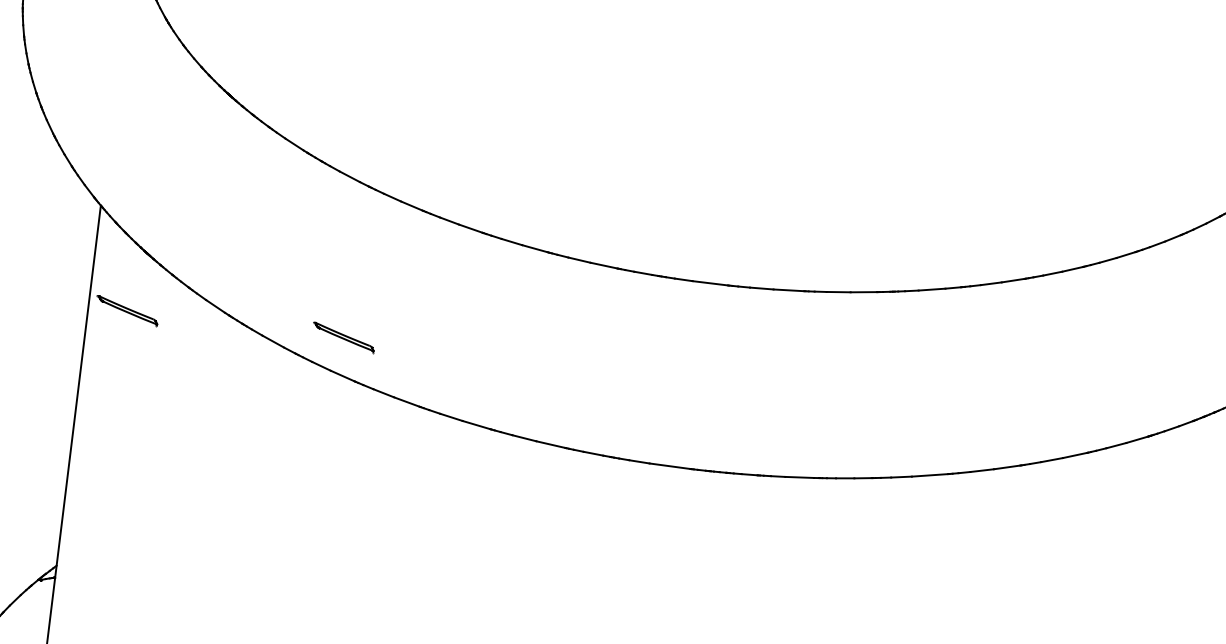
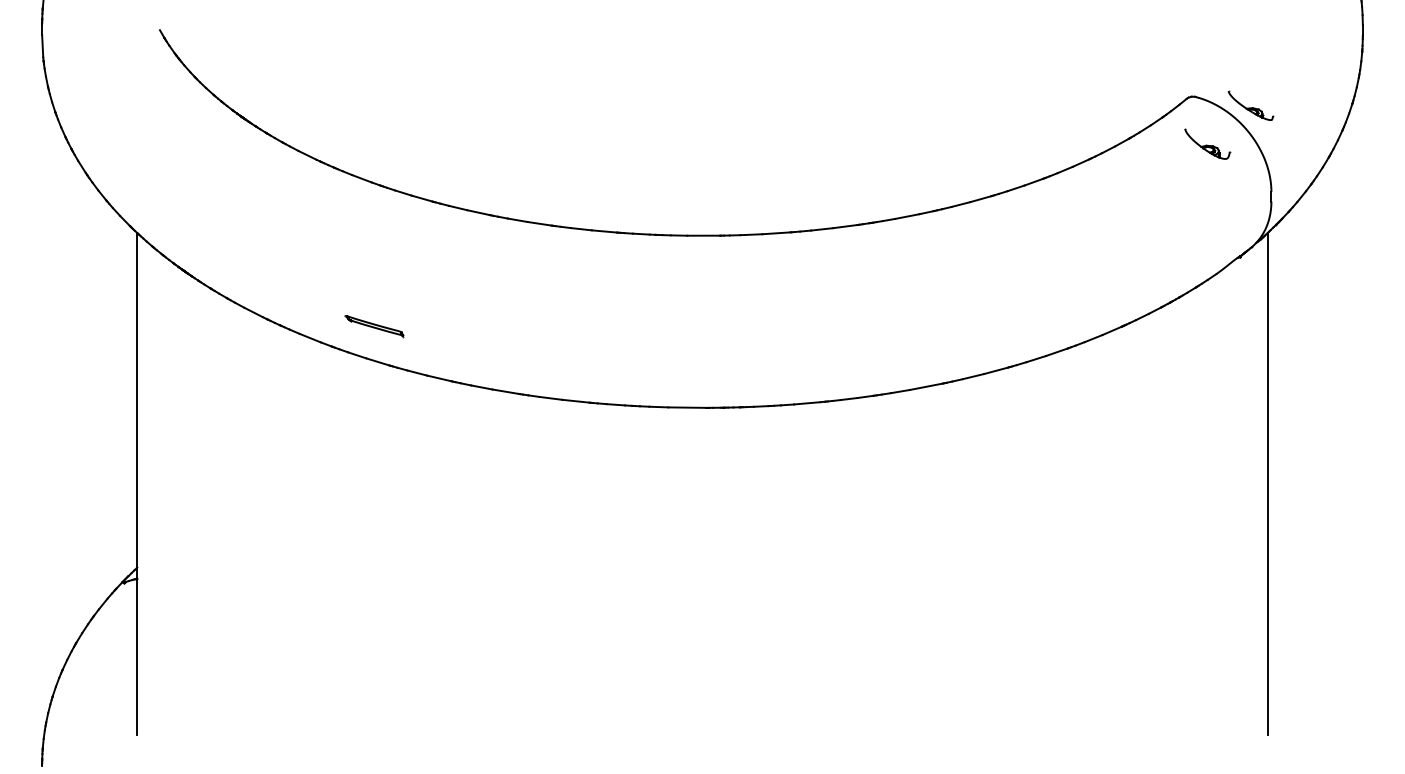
part: (127, 310) -> (173, 326), removed

